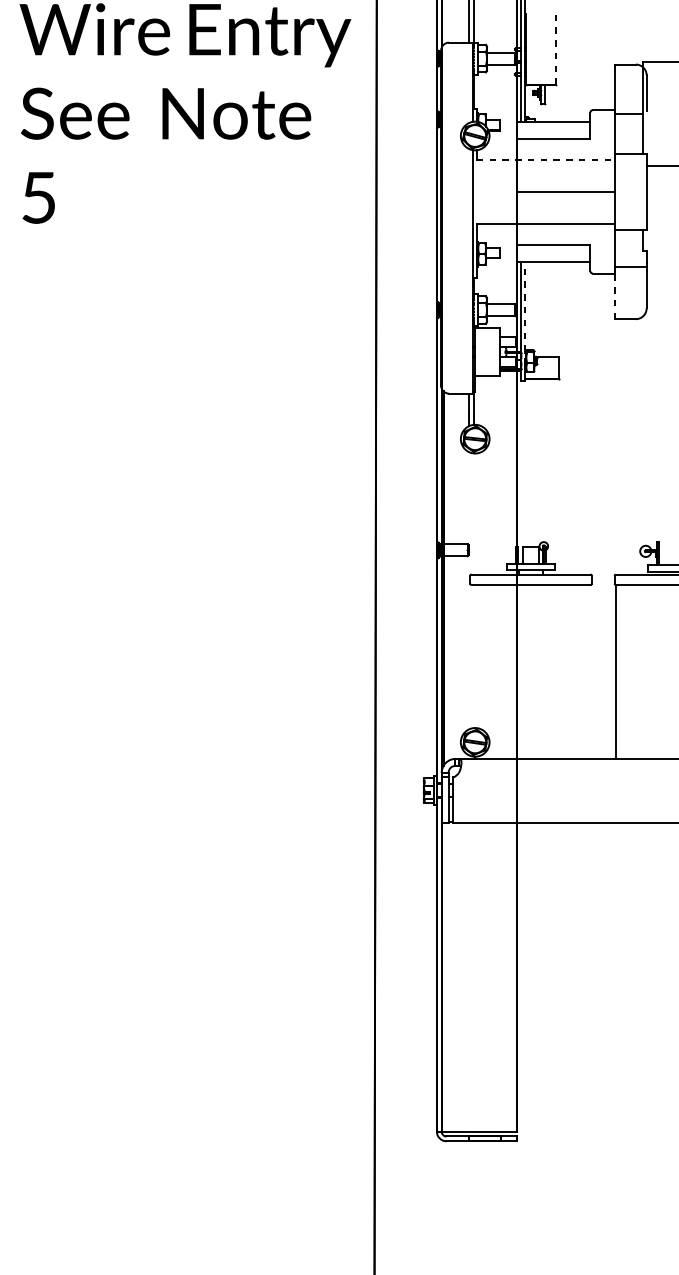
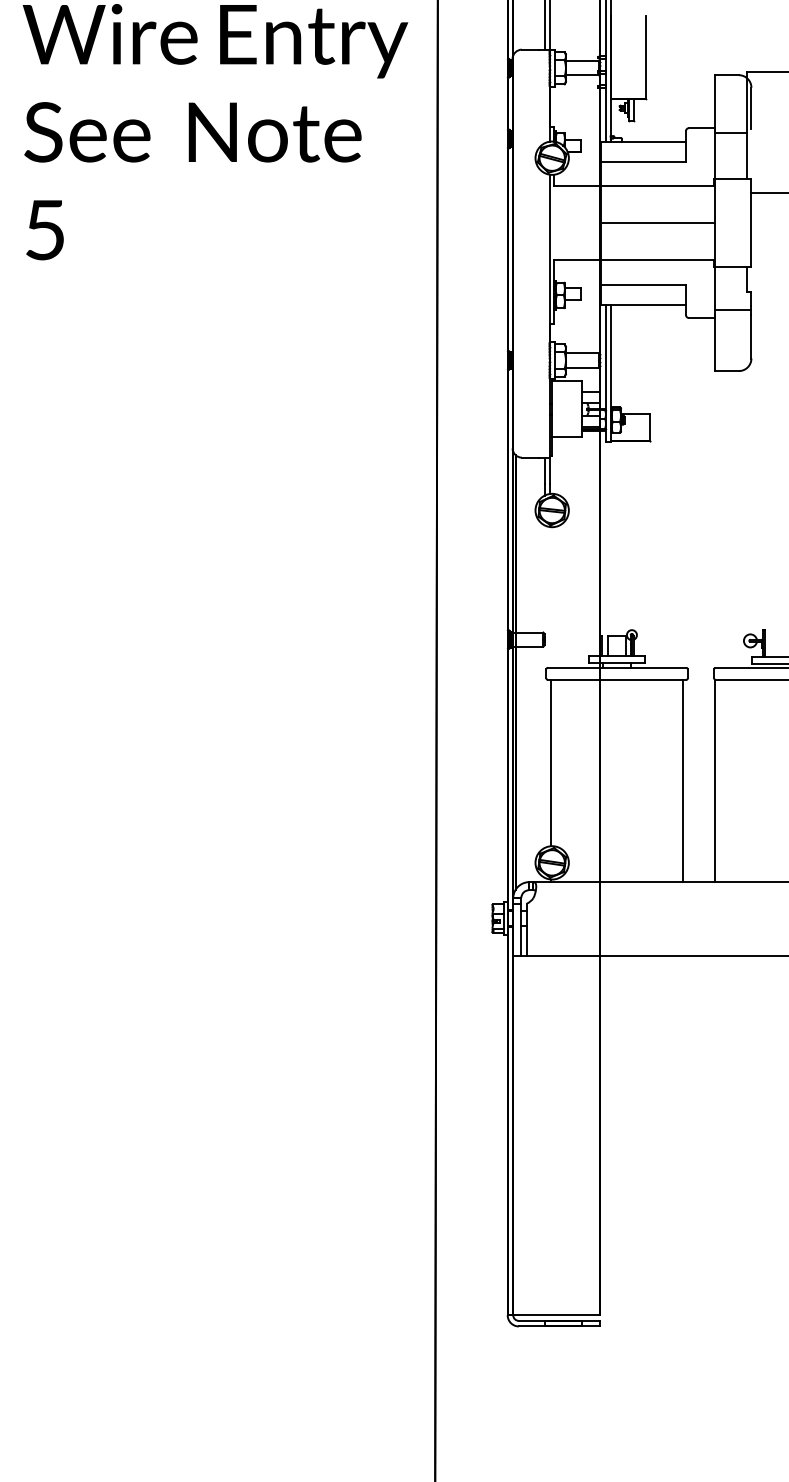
line: (555, 49) -> (645, 57), dashed -> solid
line: (546, 160) -> (634, 186), dashed -> solid
line: (614, 296) -> (714, 344), dashed -> solid
line: (525, 312) -> (610, 363), dashed -> solid
line: (474, 656) -> (551, 762), added
line: (587, 671) -> (682, 780), added

